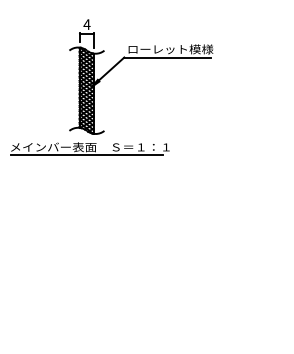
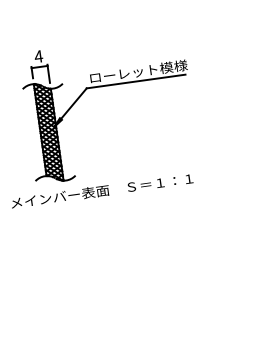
part: (141, 58) -> (106, 86), moved
line: (86, 155) -> (99, 201), removed

